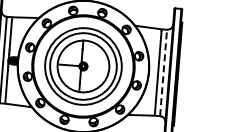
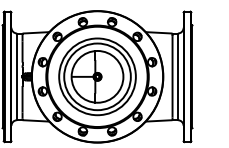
line: (163, 72) -> (177, 76), dashed -> solid

